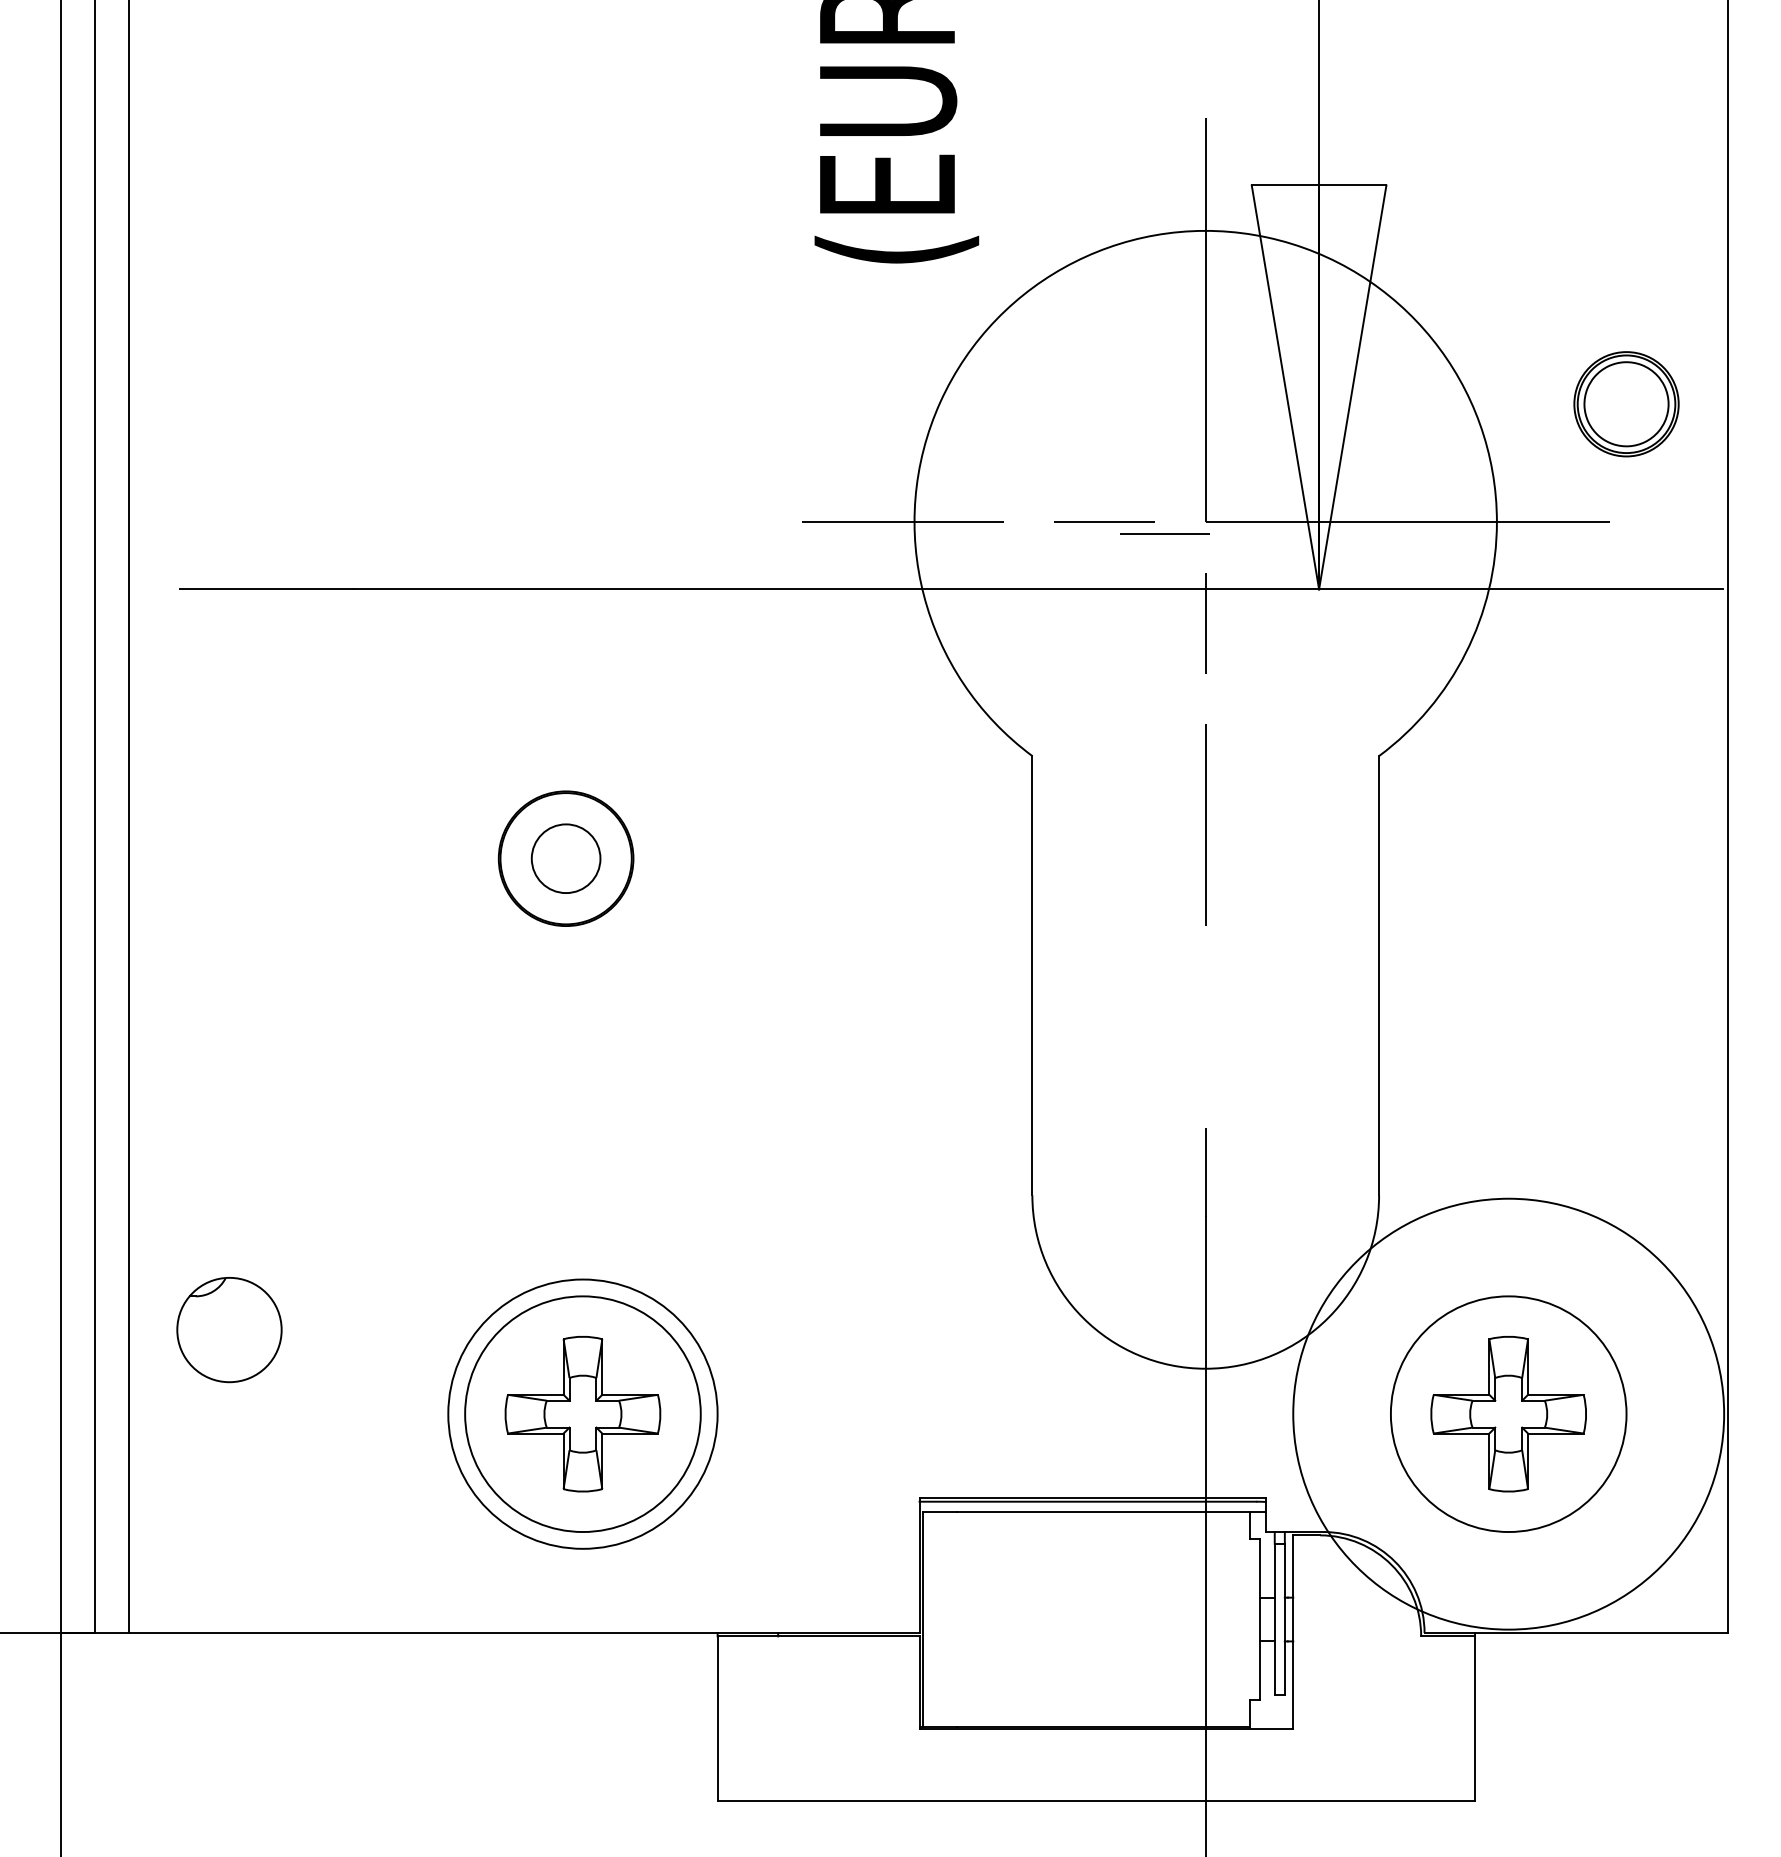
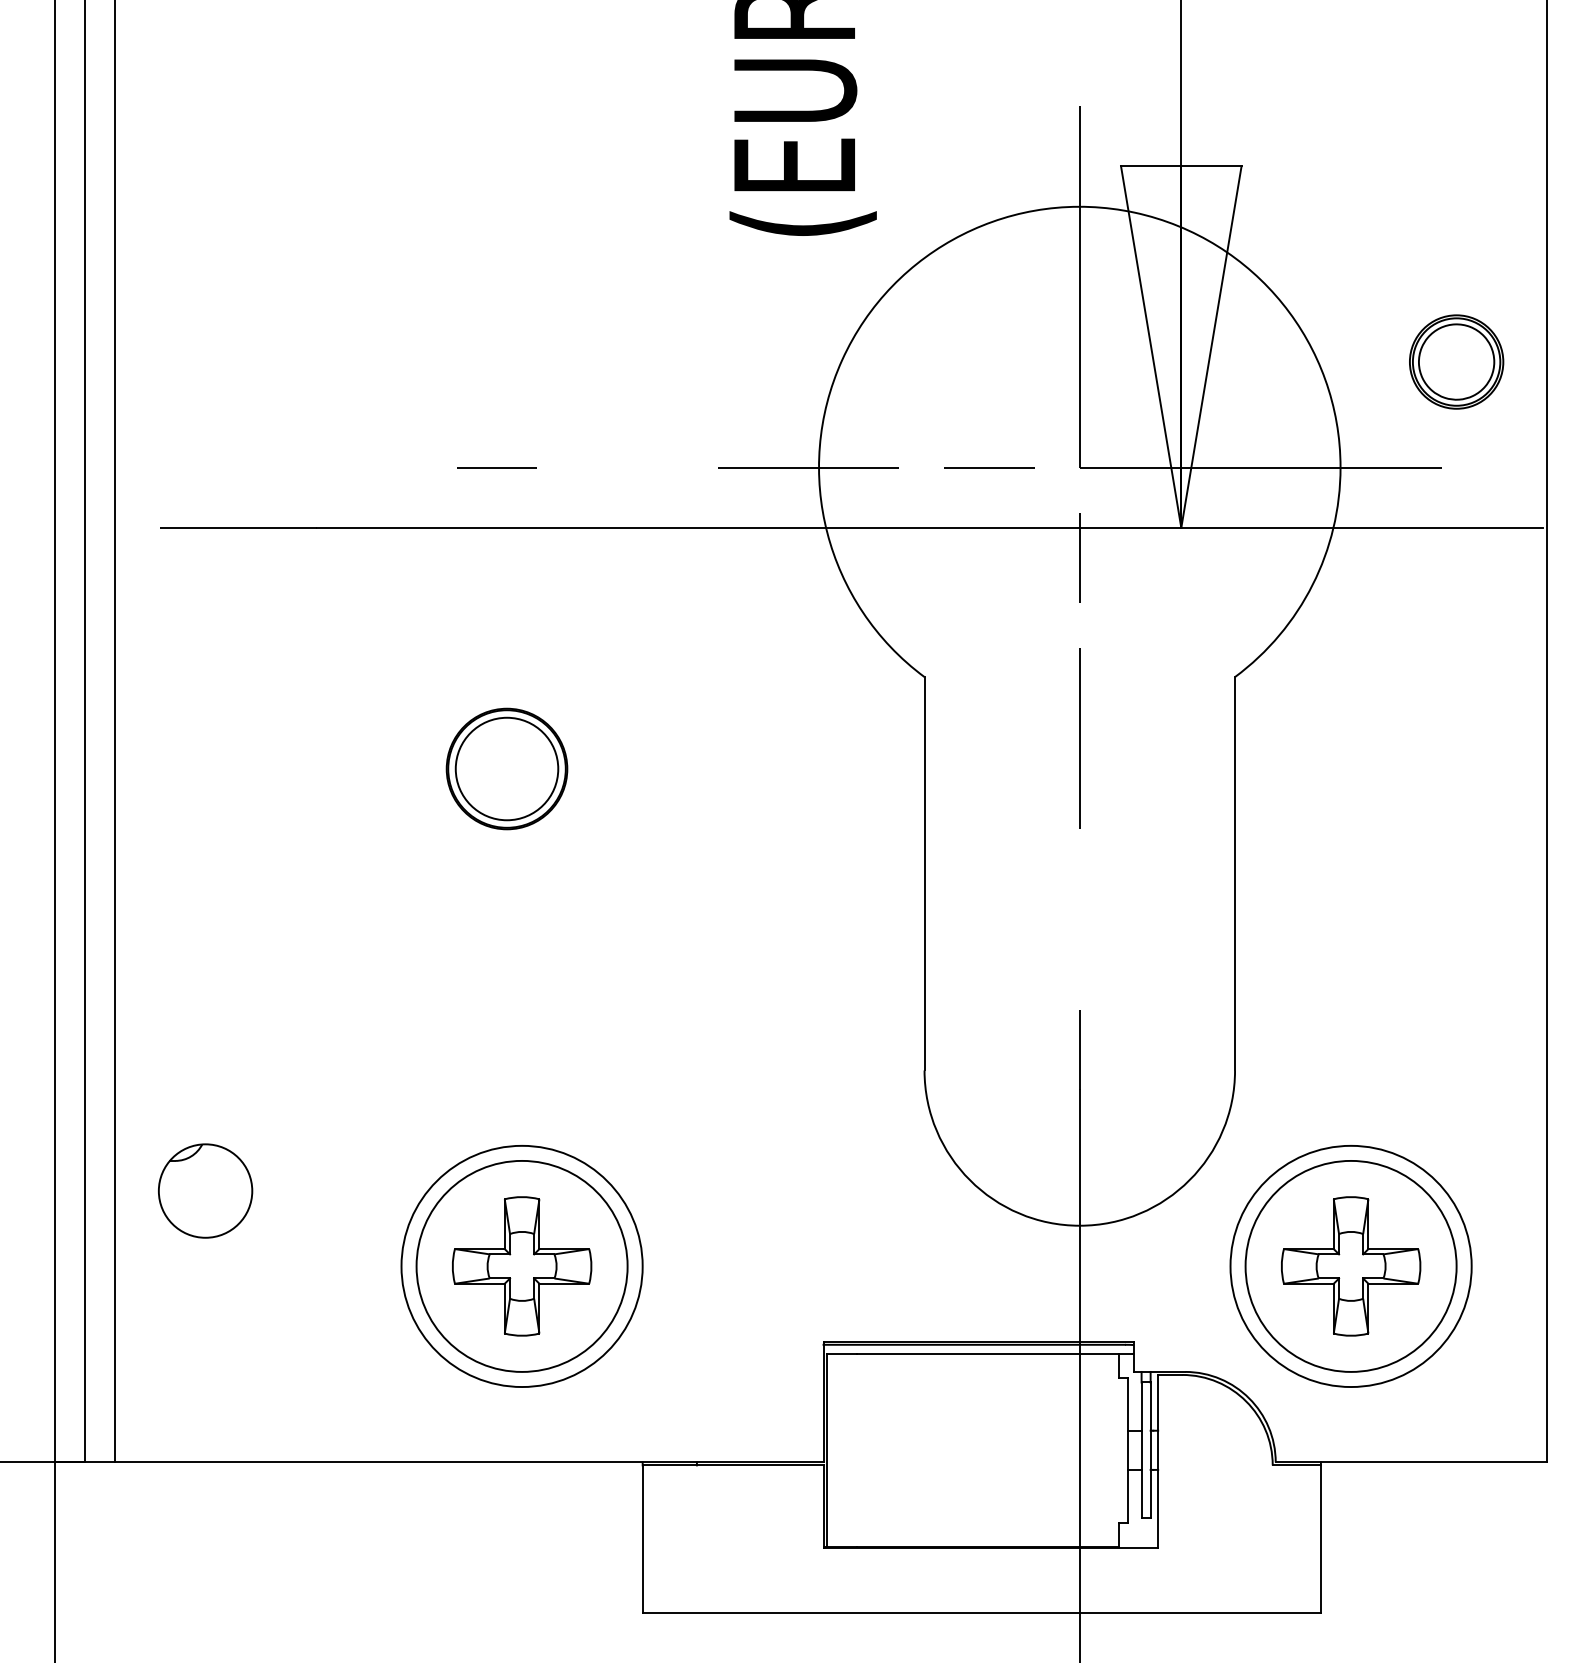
line: (1164, 534) -> (496, 467), moved
circle: (565, 858) -> (506, 768), size x1.67
circle: (1508, 1414) -> (1350, 1266), size x0.62

